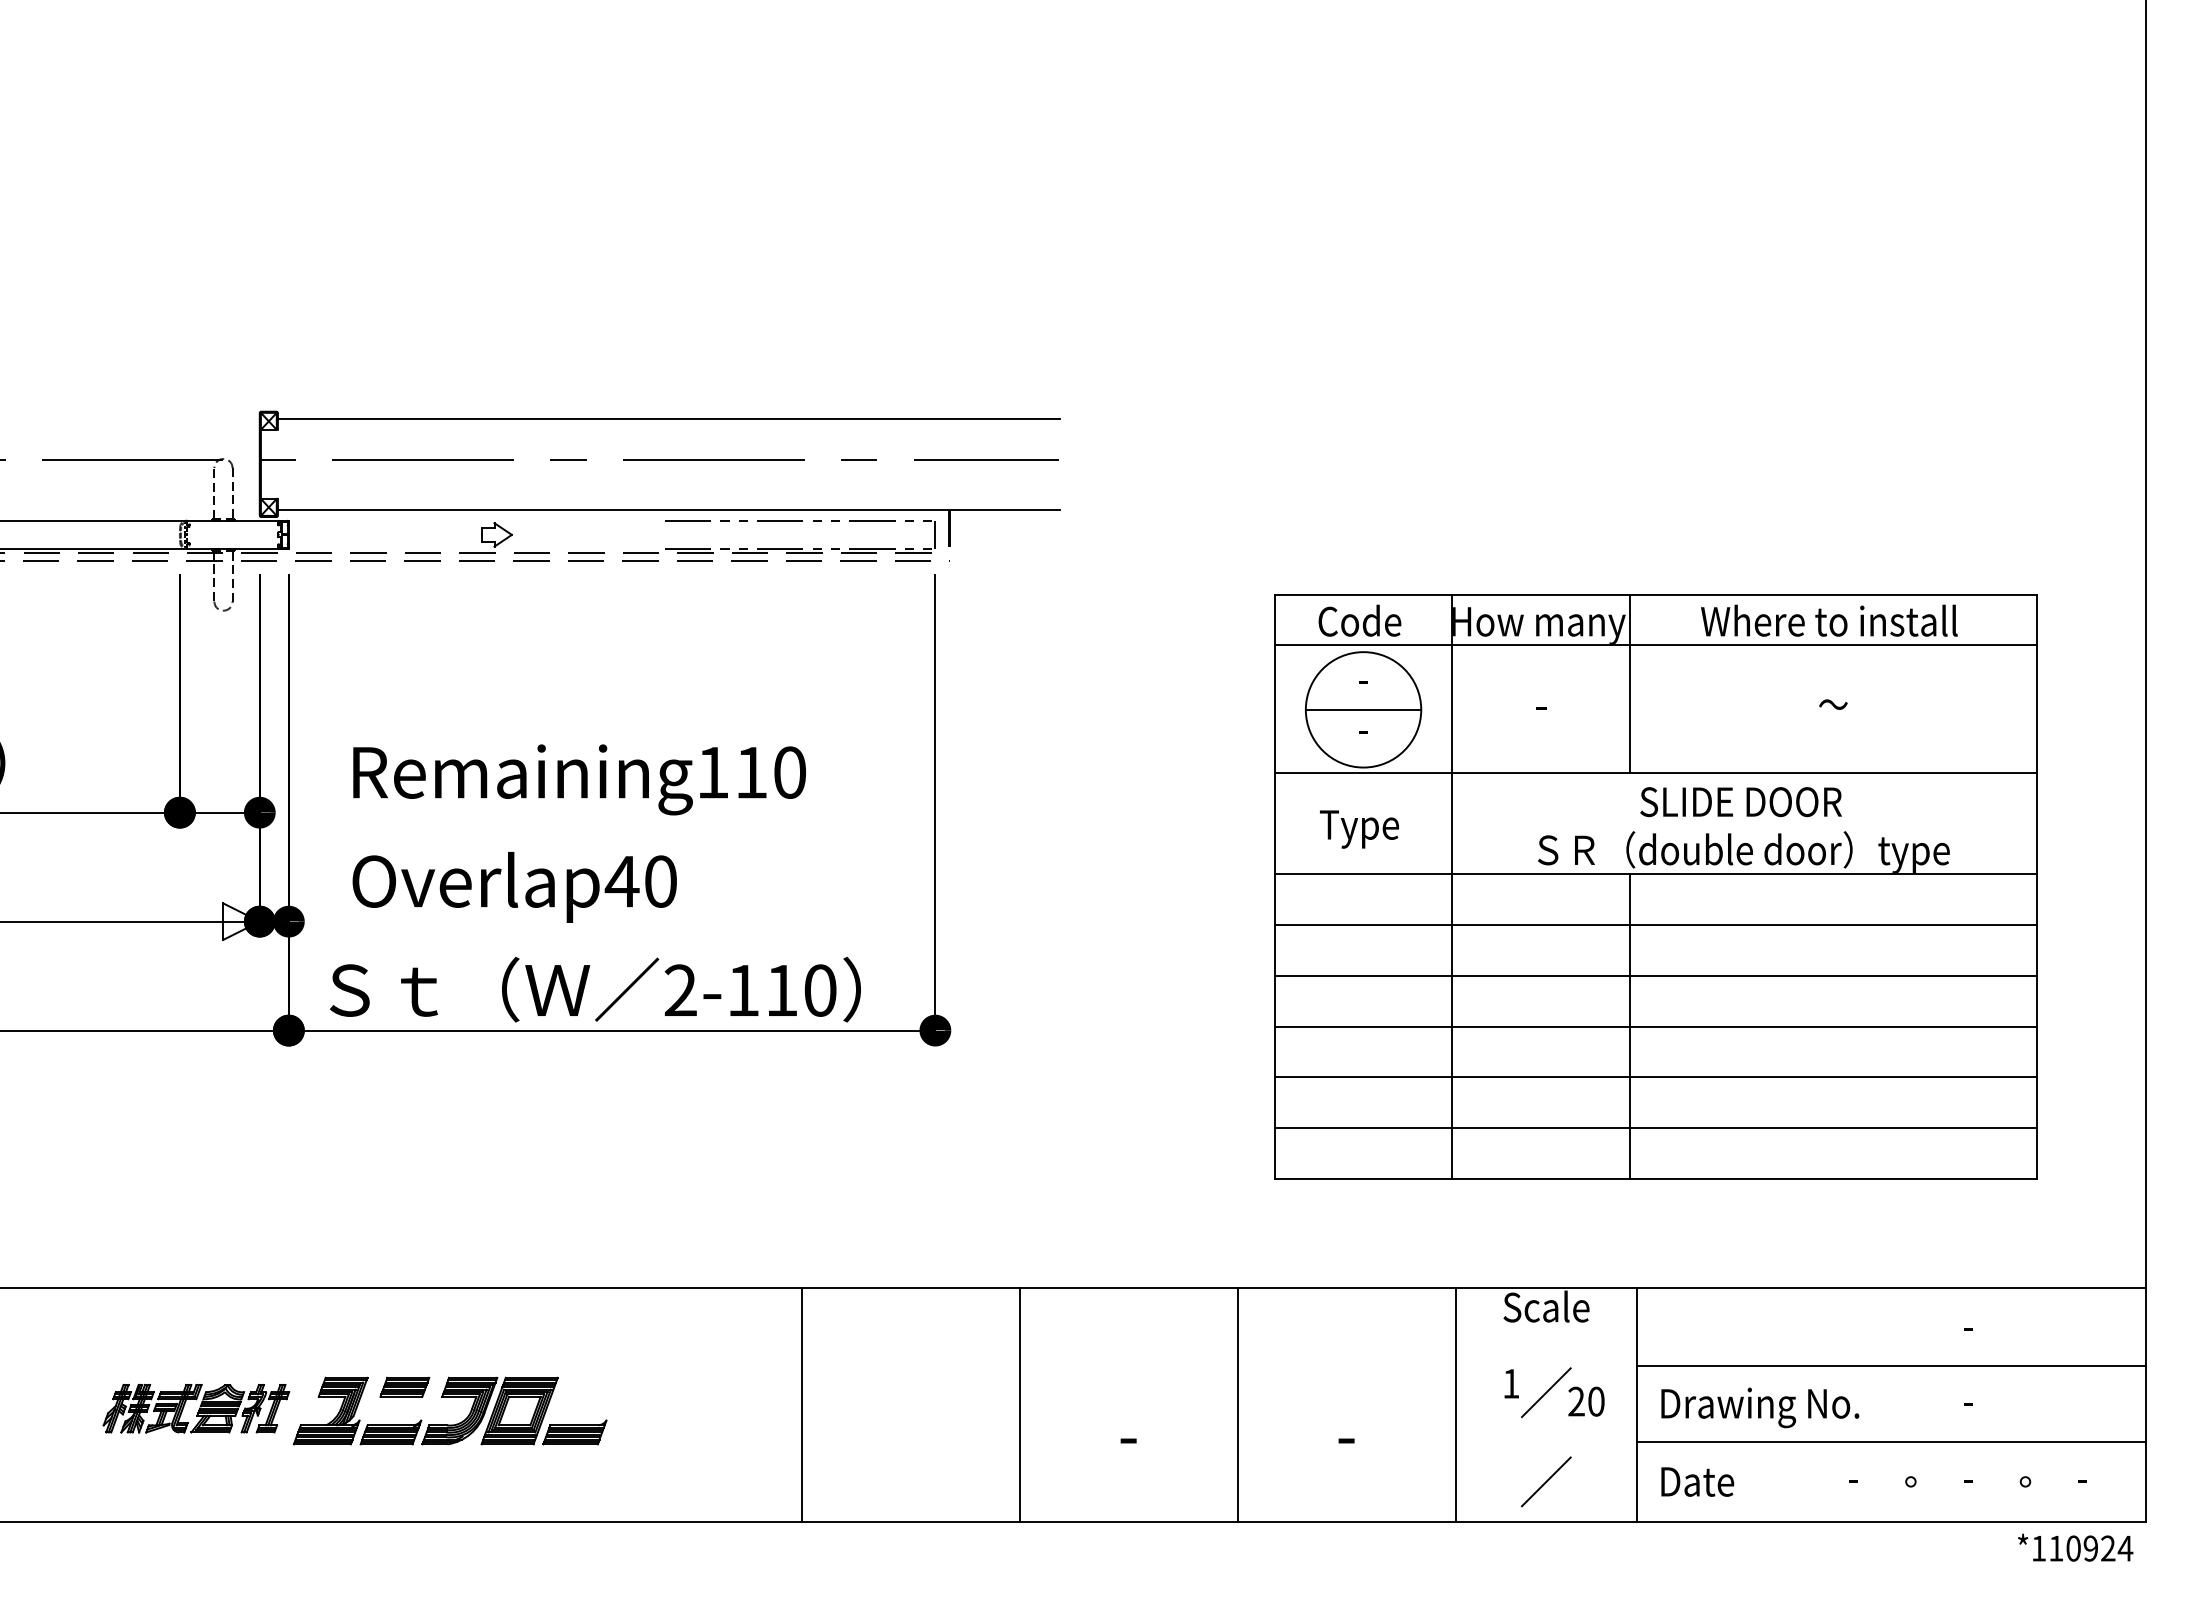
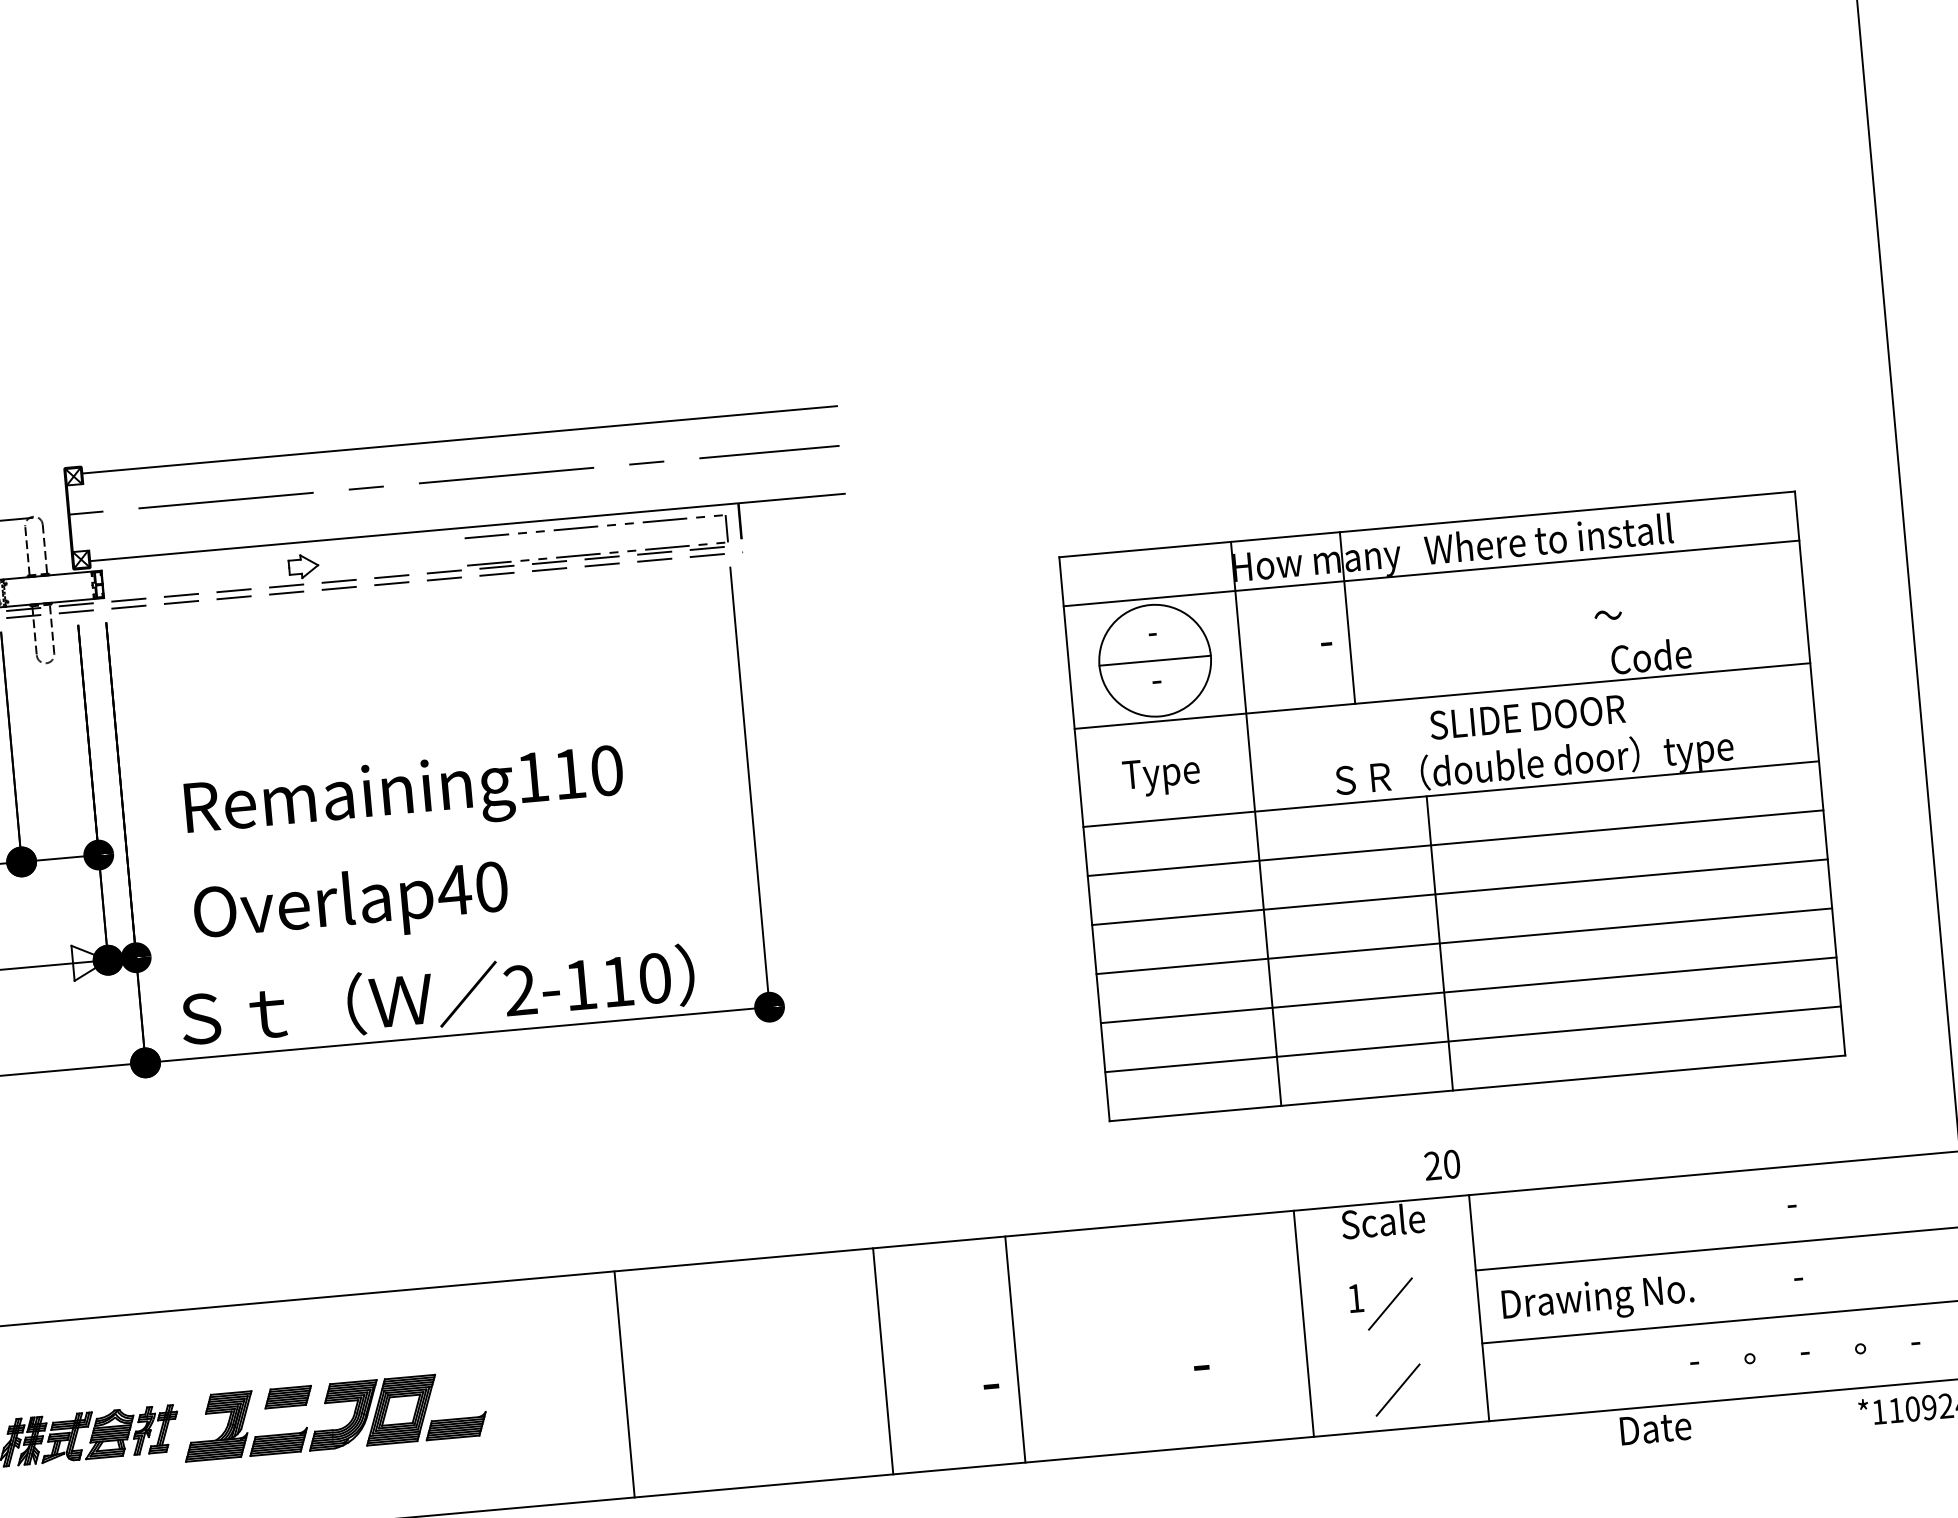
text: (1359, 620) -> (1650, 656), moved
text: (1829, 620) -> (1548, 538), moved
line: (1630, 683) -> (1347, 617), moved
text: (1586, 1401) -> (1442, 1164), moved
line: (801, 1404) -> (624, 1383), moved
line: (1237, 1404) -> (1015, 1349), moved
text: (1697, 1481) -> (1655, 1428), moved

